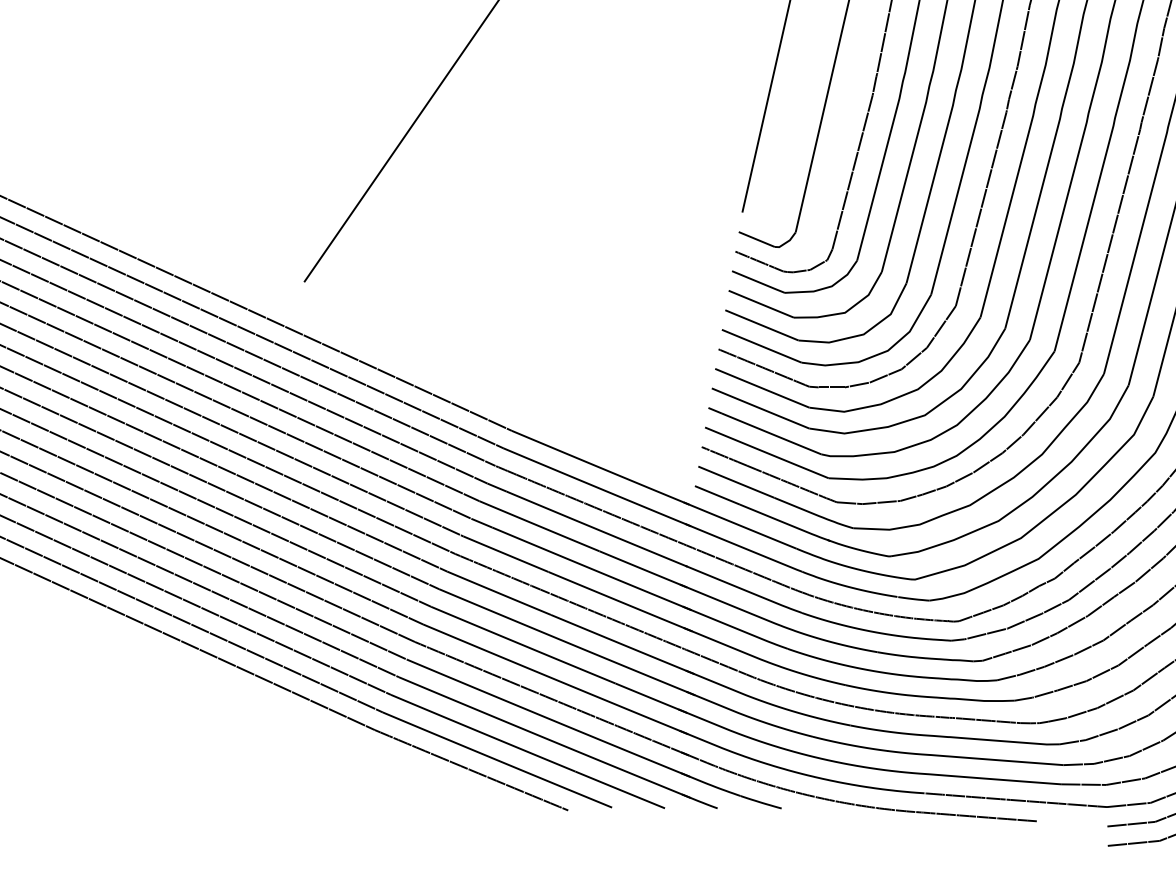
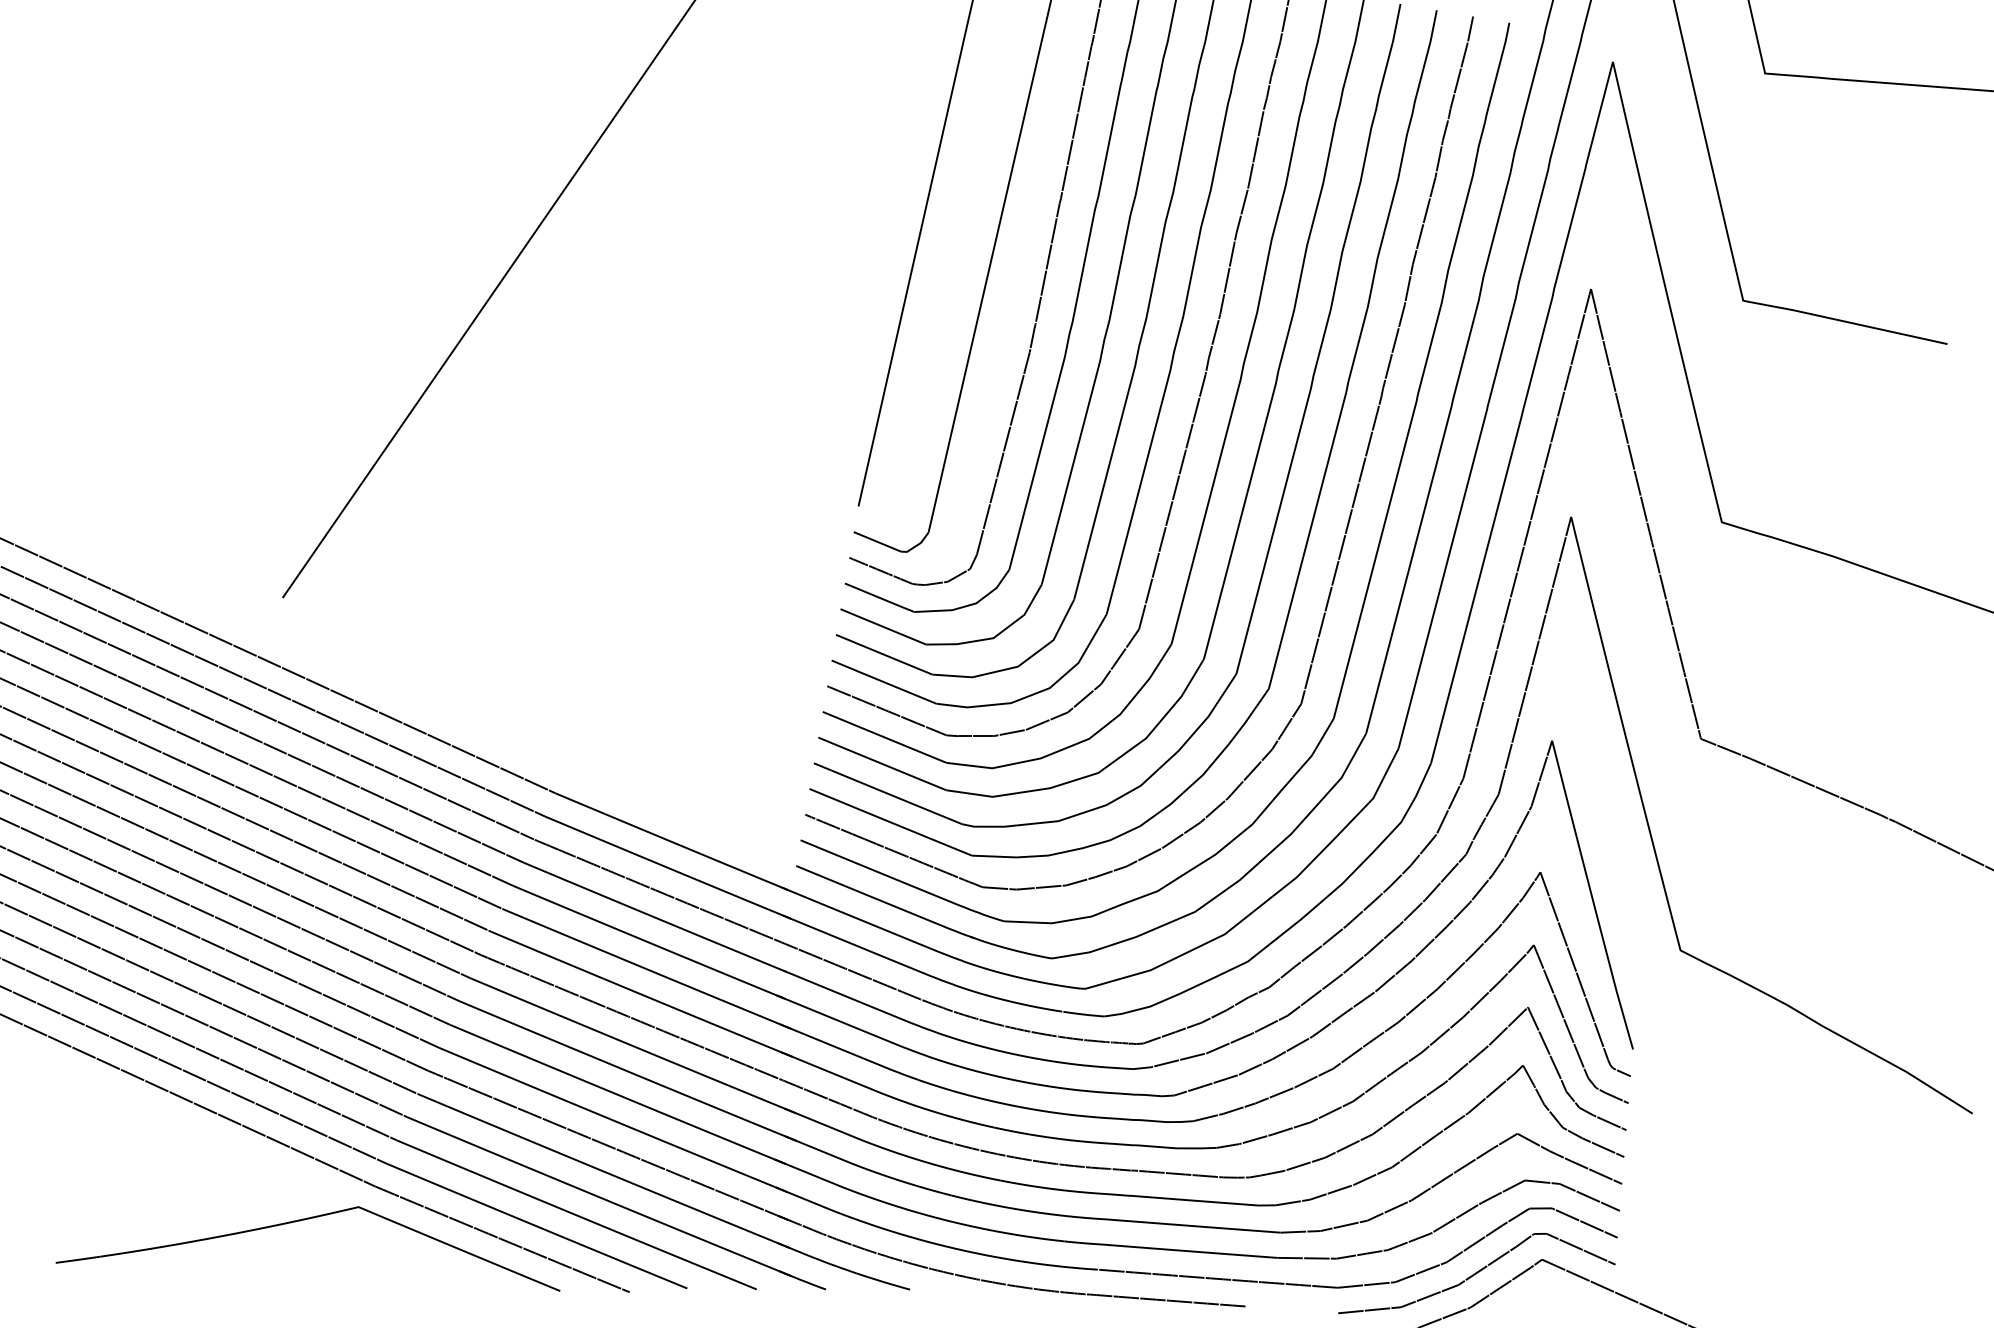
part: (317, 756) -> (300, 1221), added

